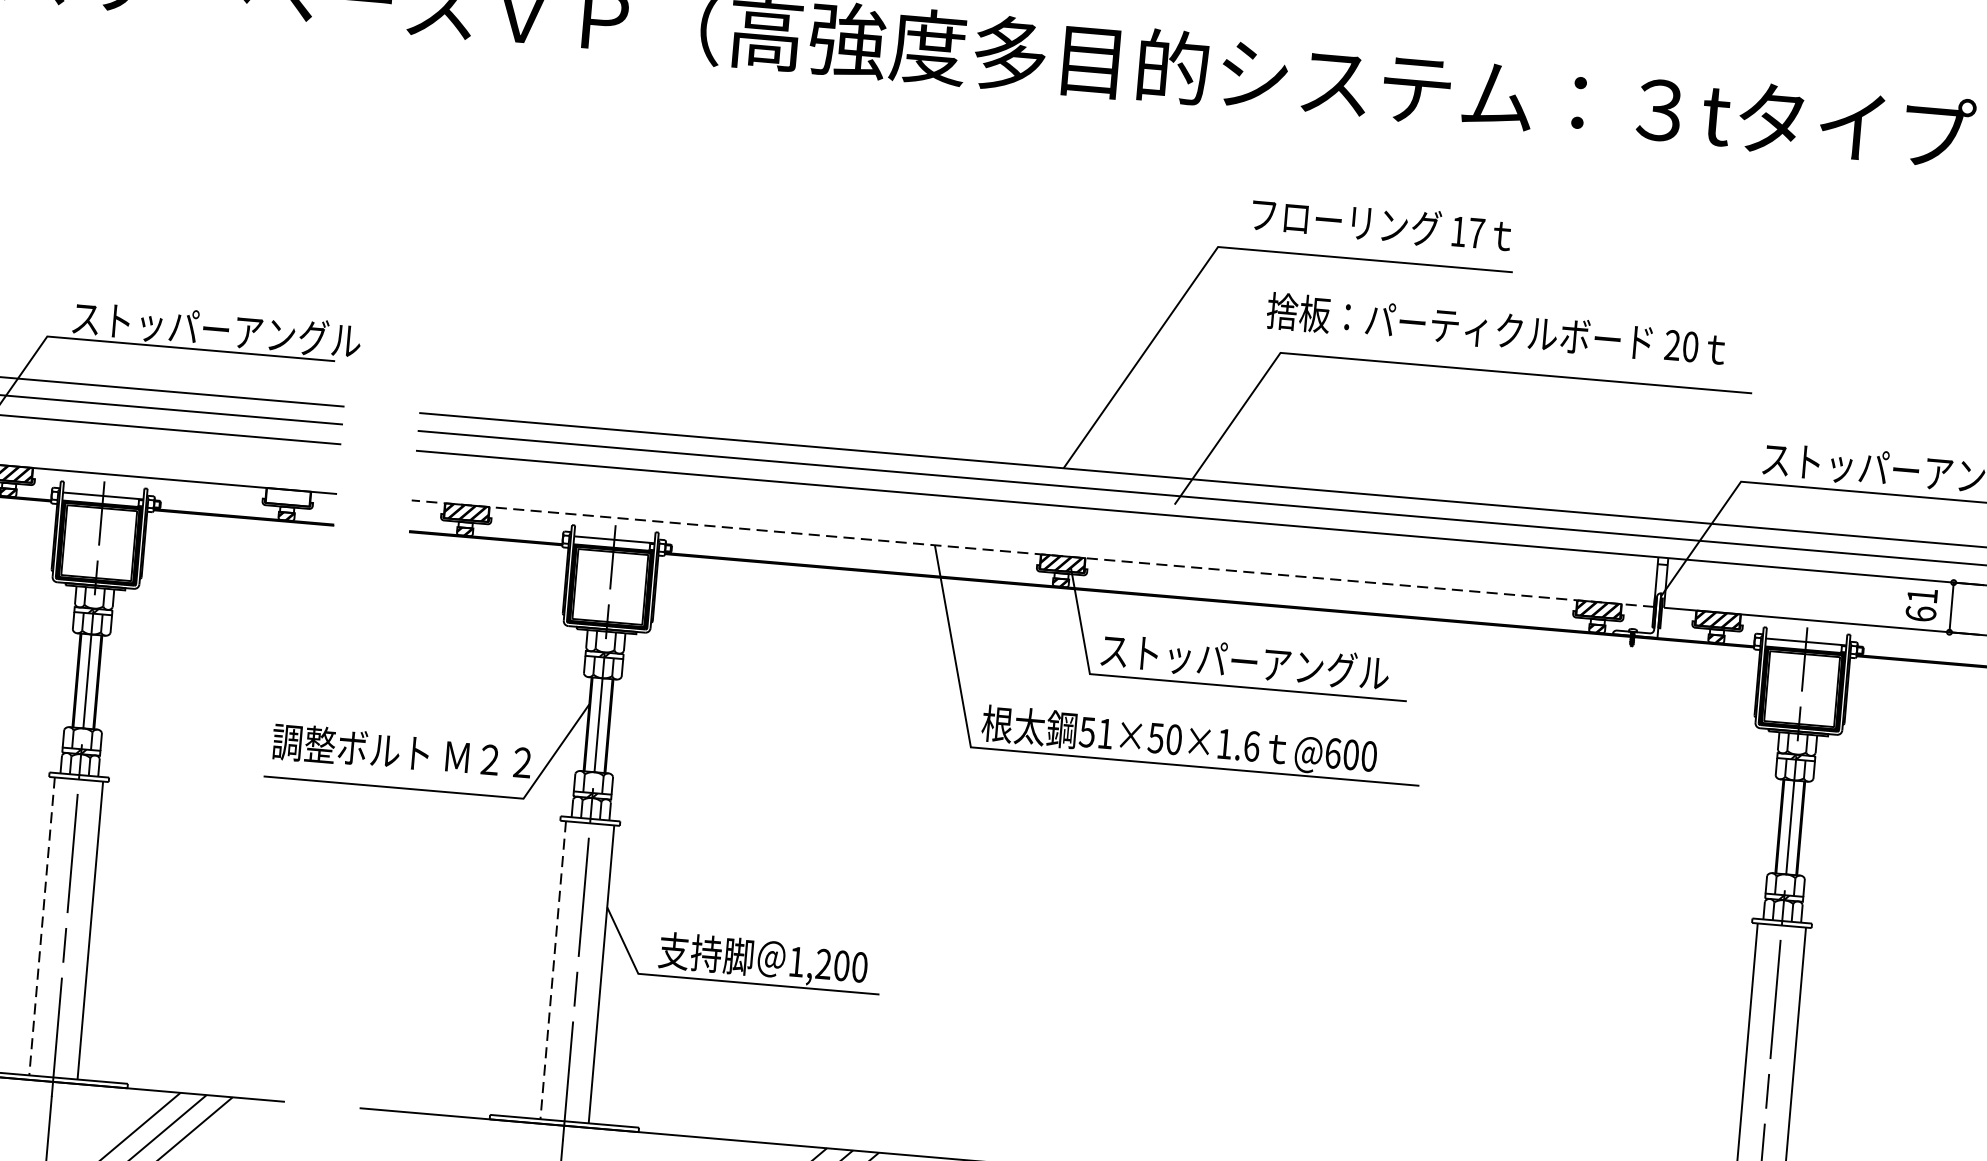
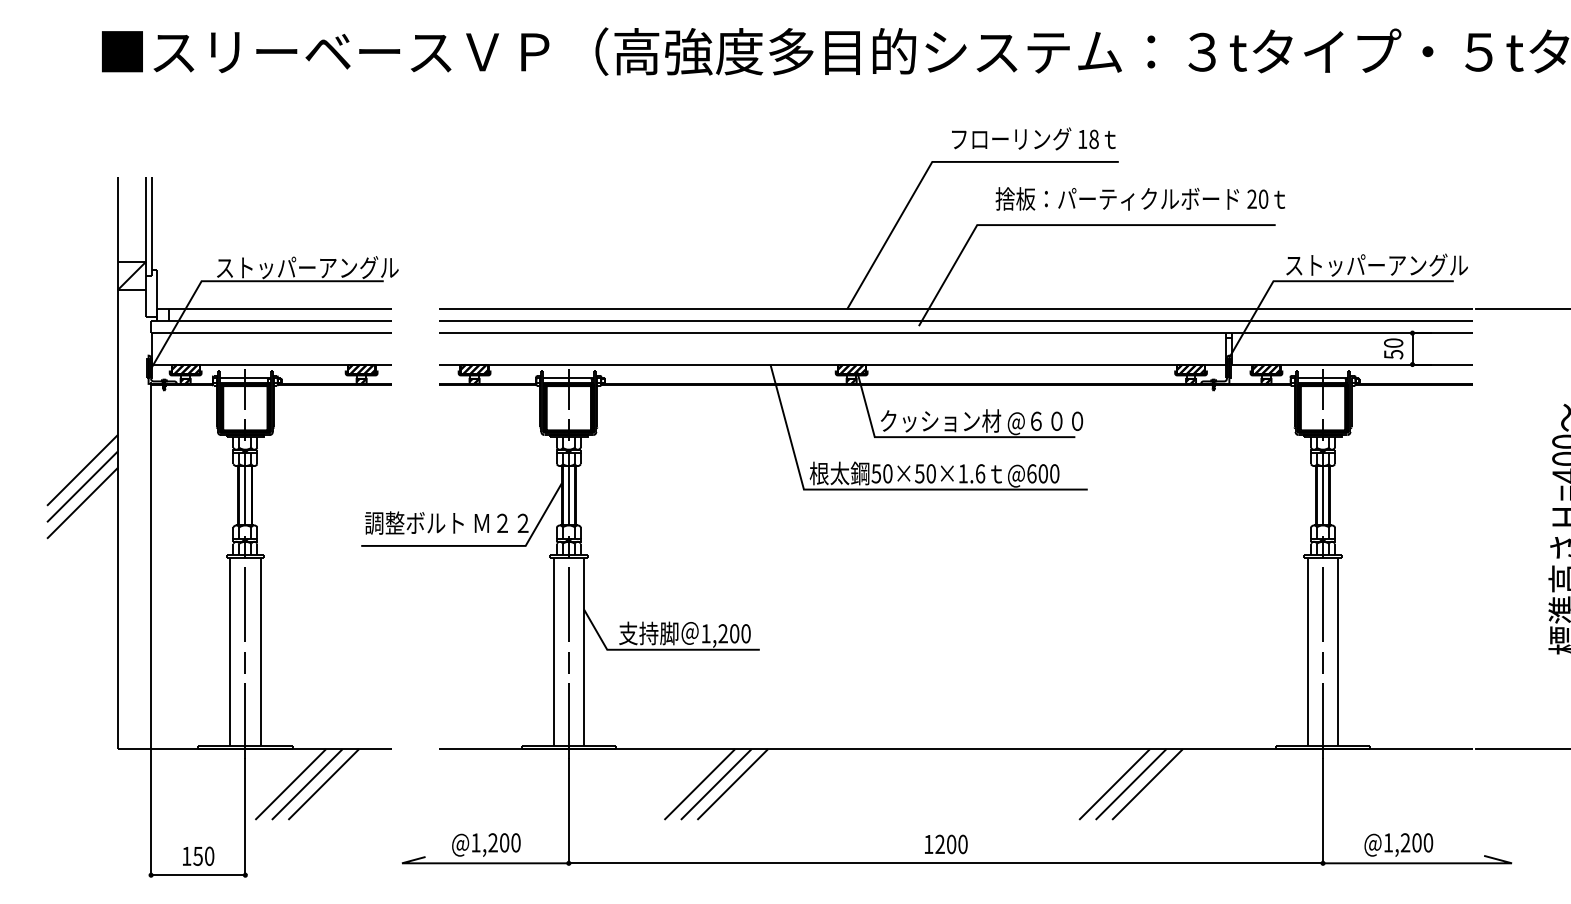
text: (1475, 233) -> (1093, 139), 17 -> 18
text: (1496, 329) -> (1140, 198), moved
hatch: (288, 496) -> (361, 368), added
line: (1032, 553) -> (832, 364), dashed -> solid
text: (1921, 604) -> (1393, 348), 61 -> 50
text: (1260, 665) -> (981, 422), ストッパーアングル -> クッション材 @６００
text: (1105, 733) -> (887, 473), 51×50×1.6 -> 50×50×1.6
line: (42, 927) -> (230, 652), dashed -> solid
line: (553, 970) -> (553, 652), dashed -> solid

